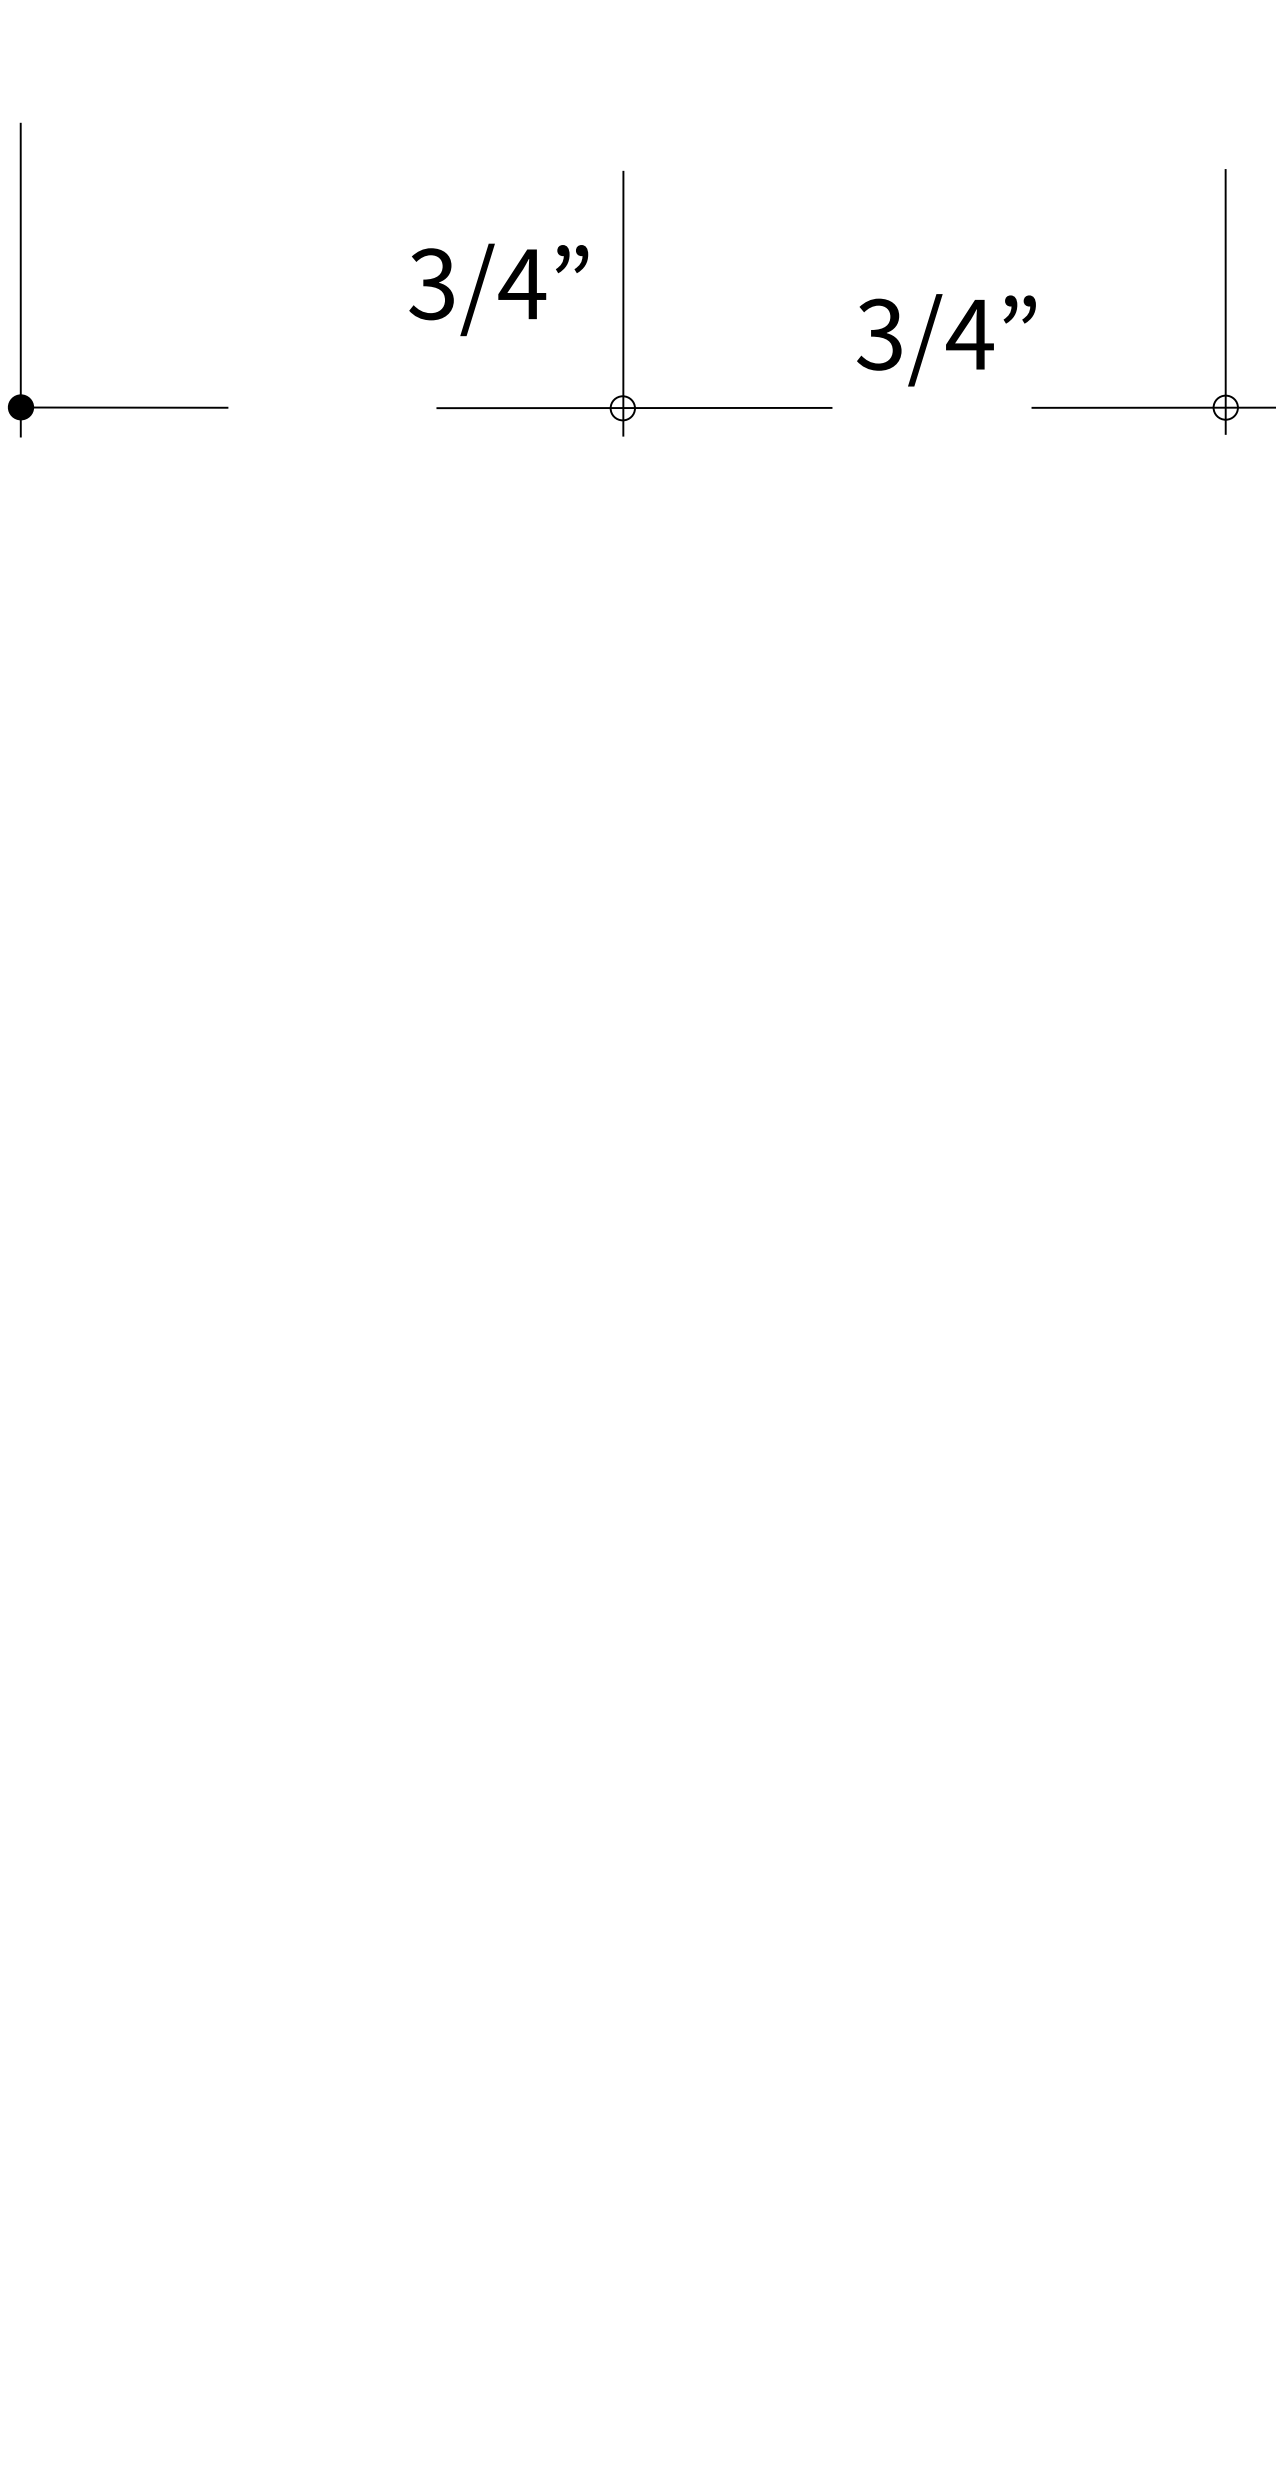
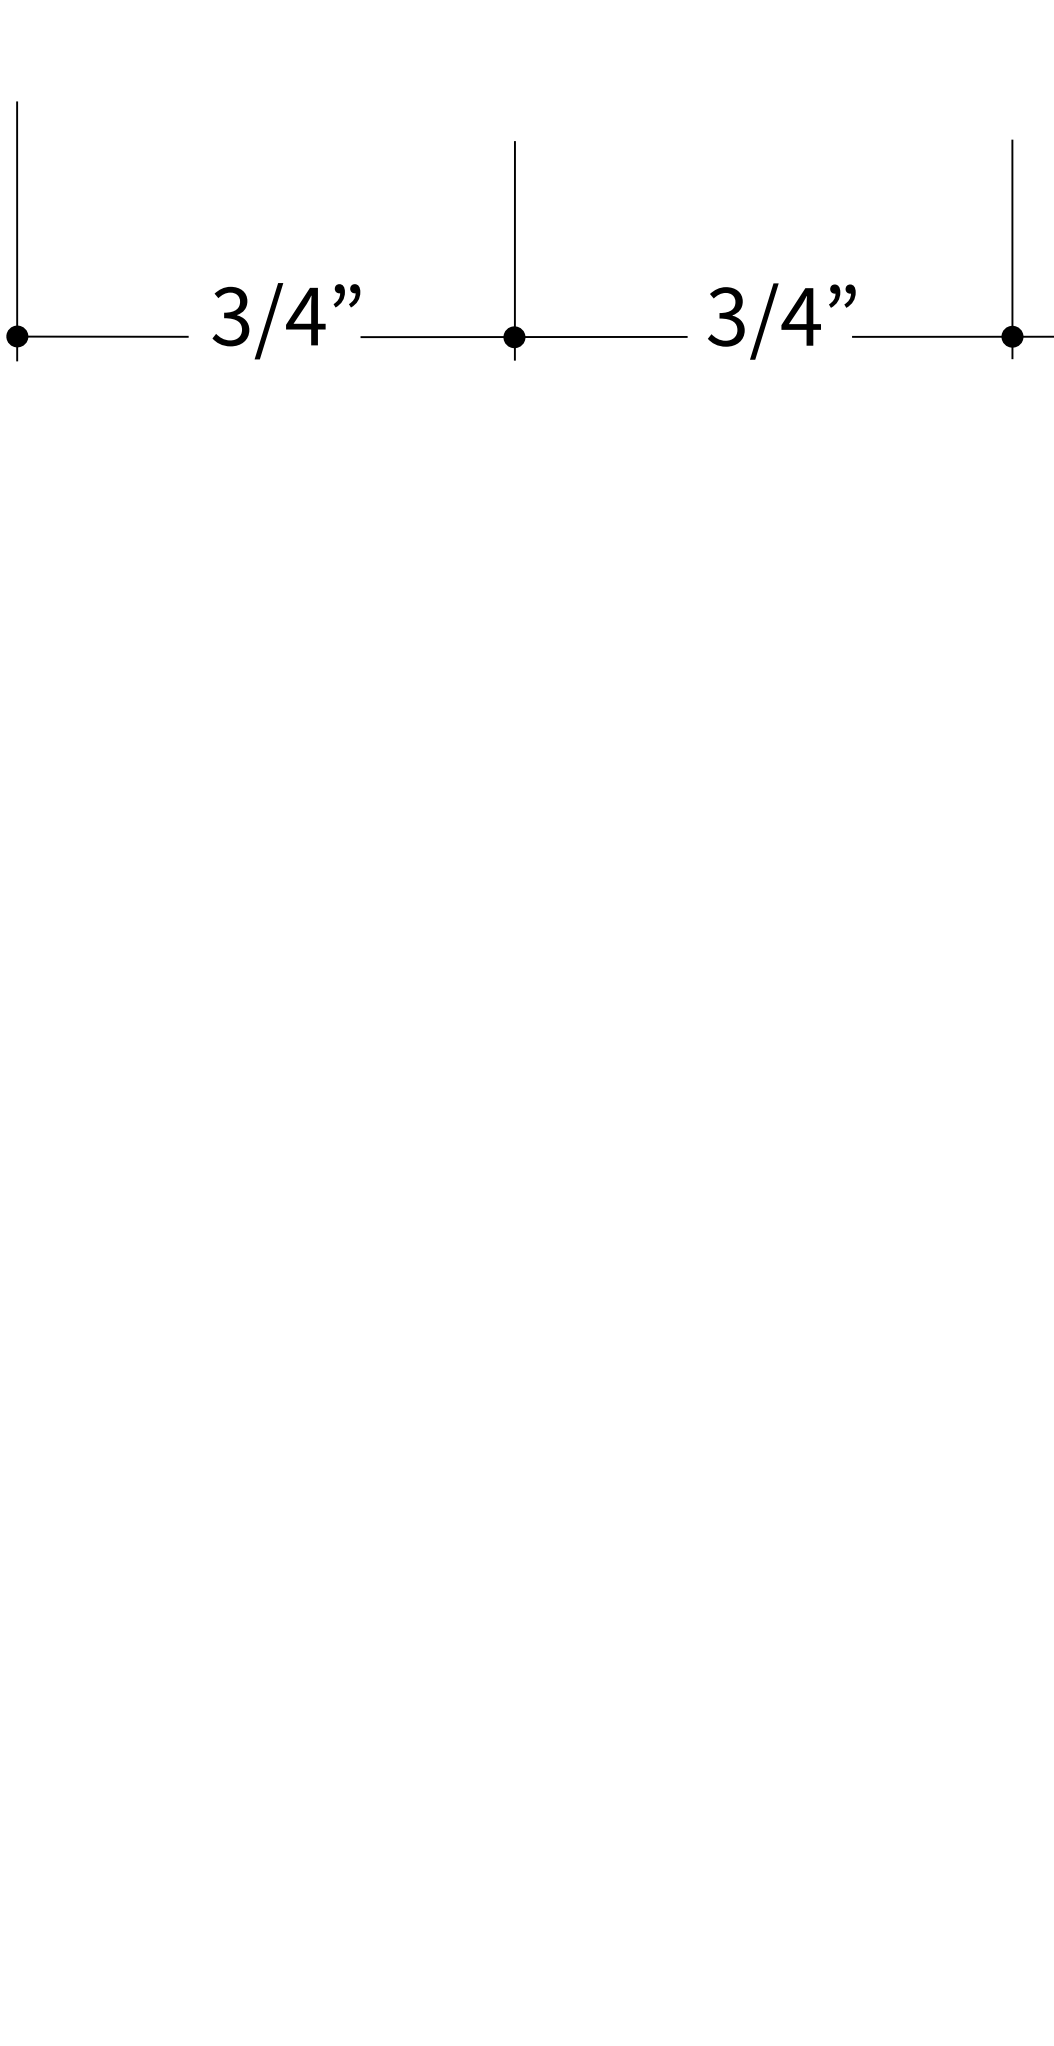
text: (498, 289) -> (286, 320), moved
text: (946, 340) -> (781, 321), moved
fill: (1225, 407) -> (1012, 336), added
fill: (622, 408) -> (514, 337), added

